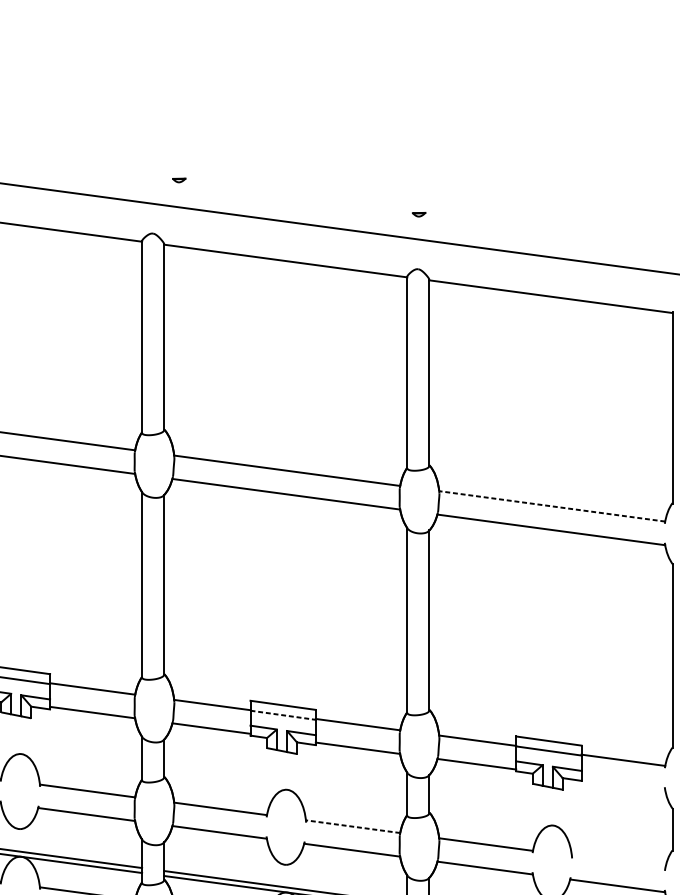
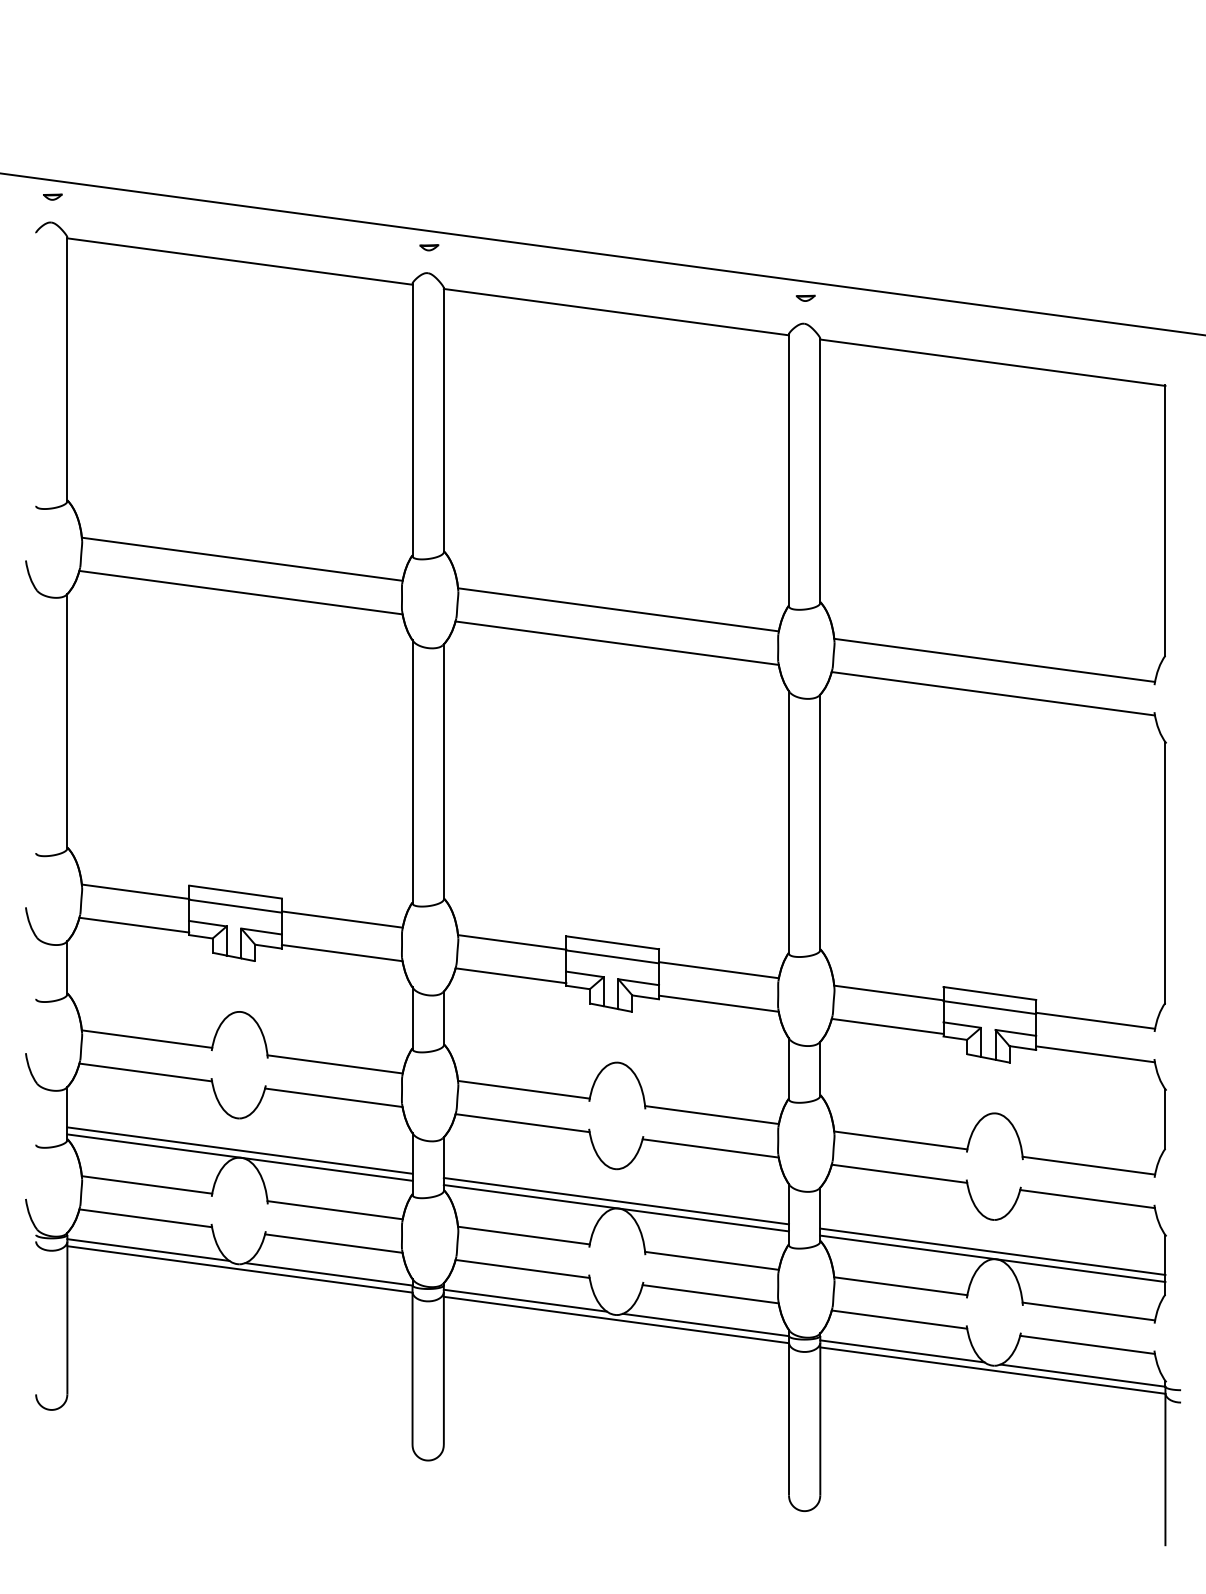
part: (179, 180) -> (429, 247), moved
part: (418, 214) -> (805, 297), moved
line: (552, 506) -> (994, 660), dashed -> solid
line: (282, 714) -> (612, 956), dashed -> solid
line: (623, 784) -> (1095, 1054), added
line: (353, 827) -> (712, 1115), dashed -> solid
line: (618, 862) -> (1088, 1165), added

